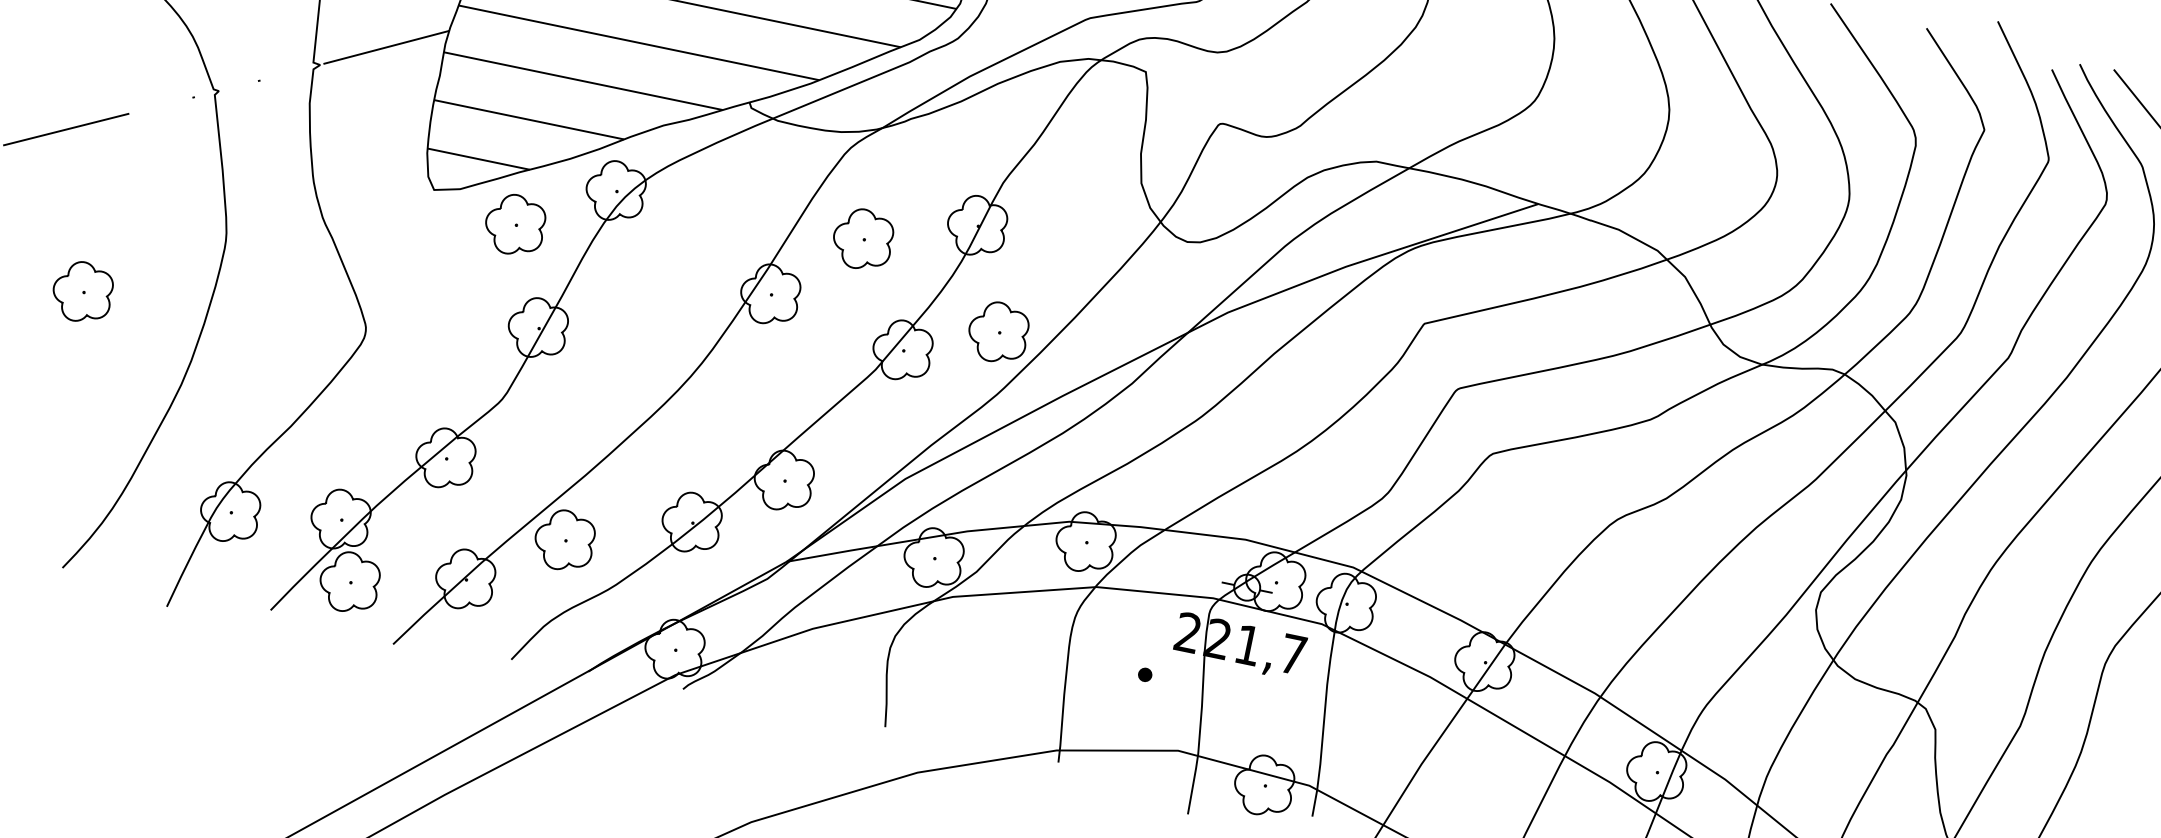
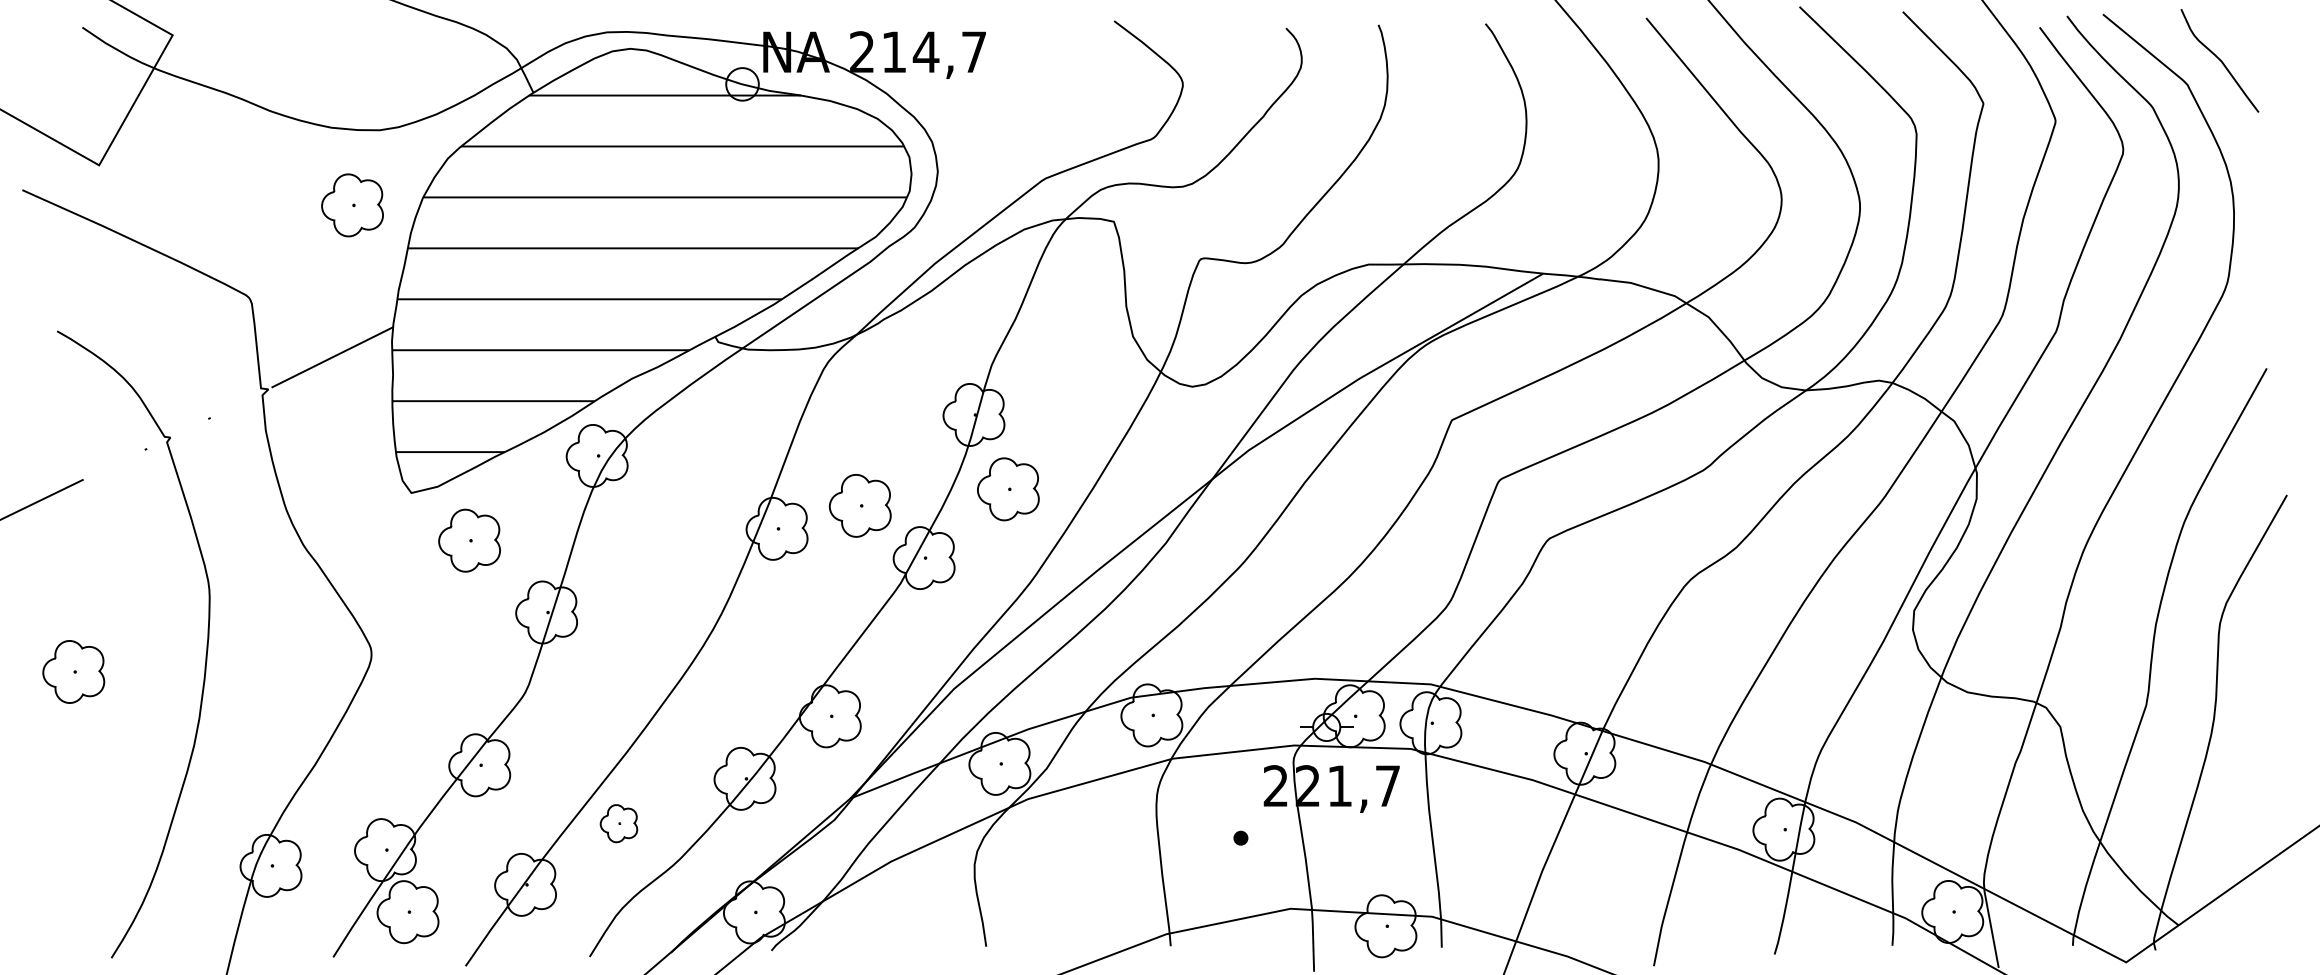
part: (515, 224) -> (469, 540), moved
part: (862, 238) -> (859, 505), moved
part: (998, 332) -> (1008, 489), moved
part: (564, 540) -> (618, 823), size x0.6

